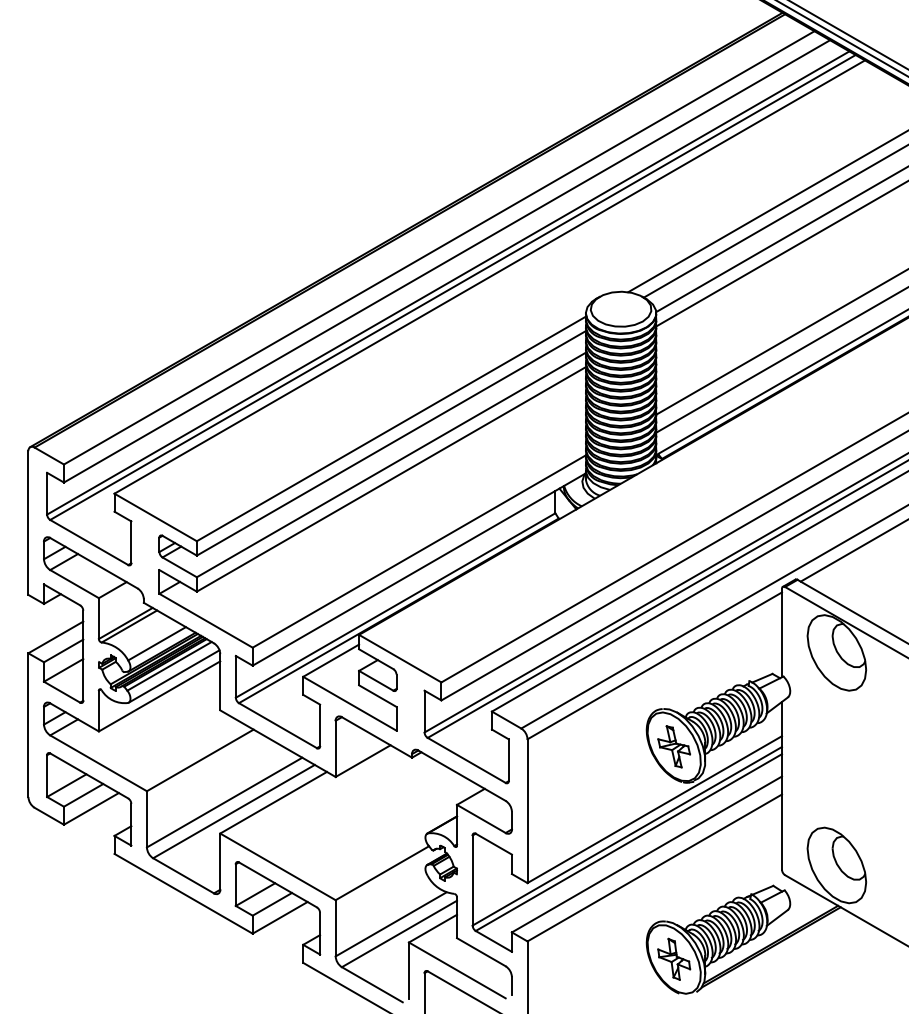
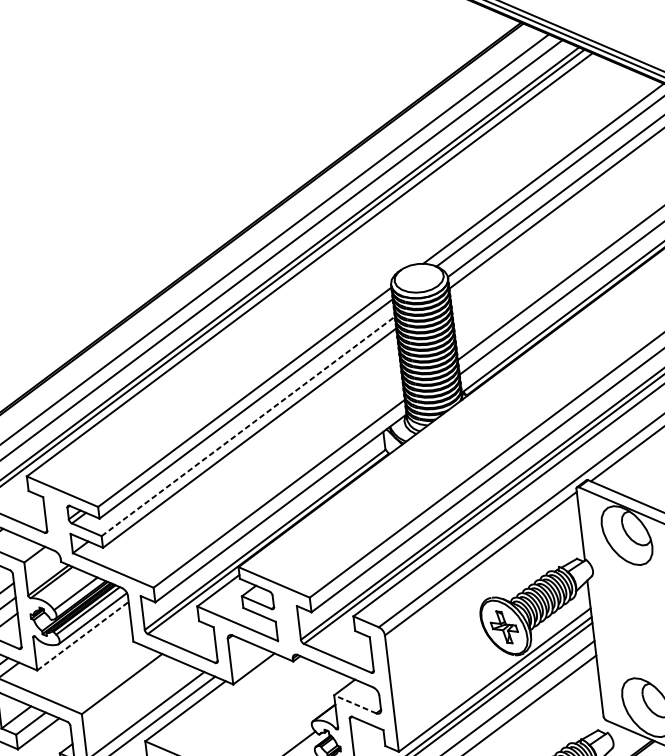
line: (391, 464) -> (248, 426), solid -> dashed
line: (160, 696) -> (83, 636), solid -> dashed
line: (480, 818) -> (354, 704), solid -> dashed

